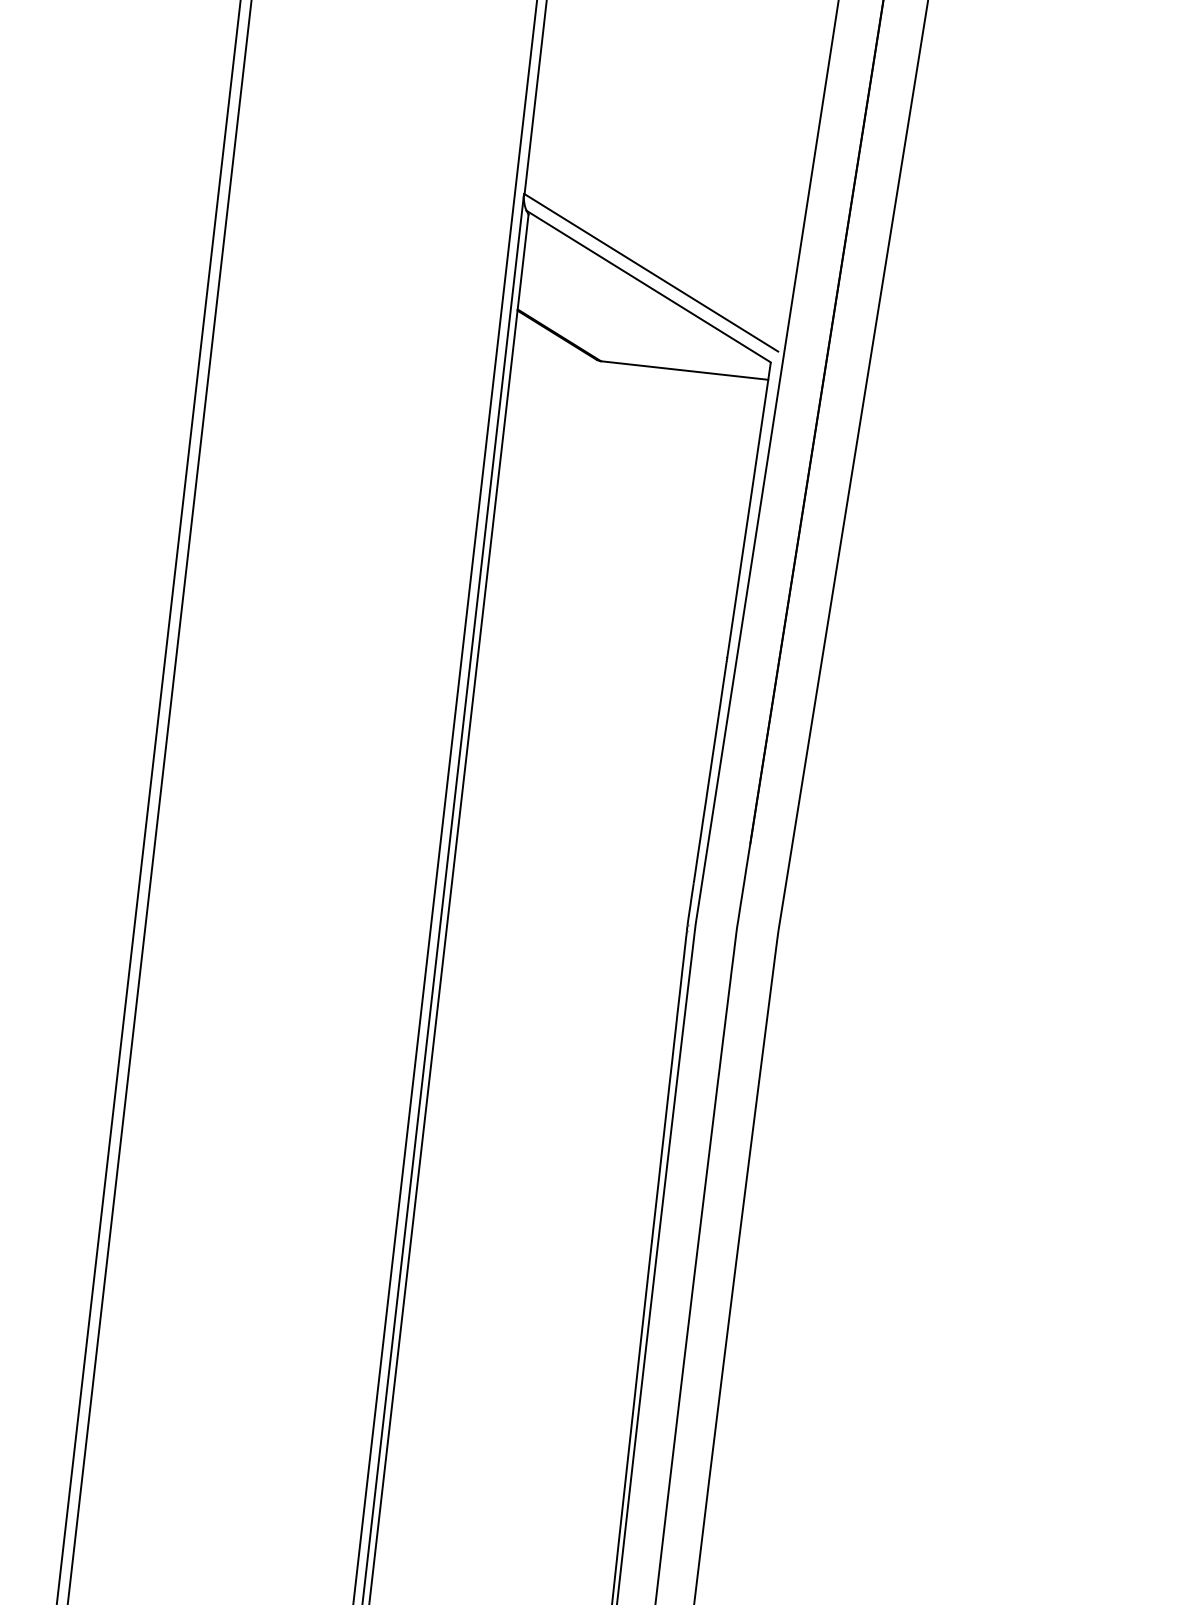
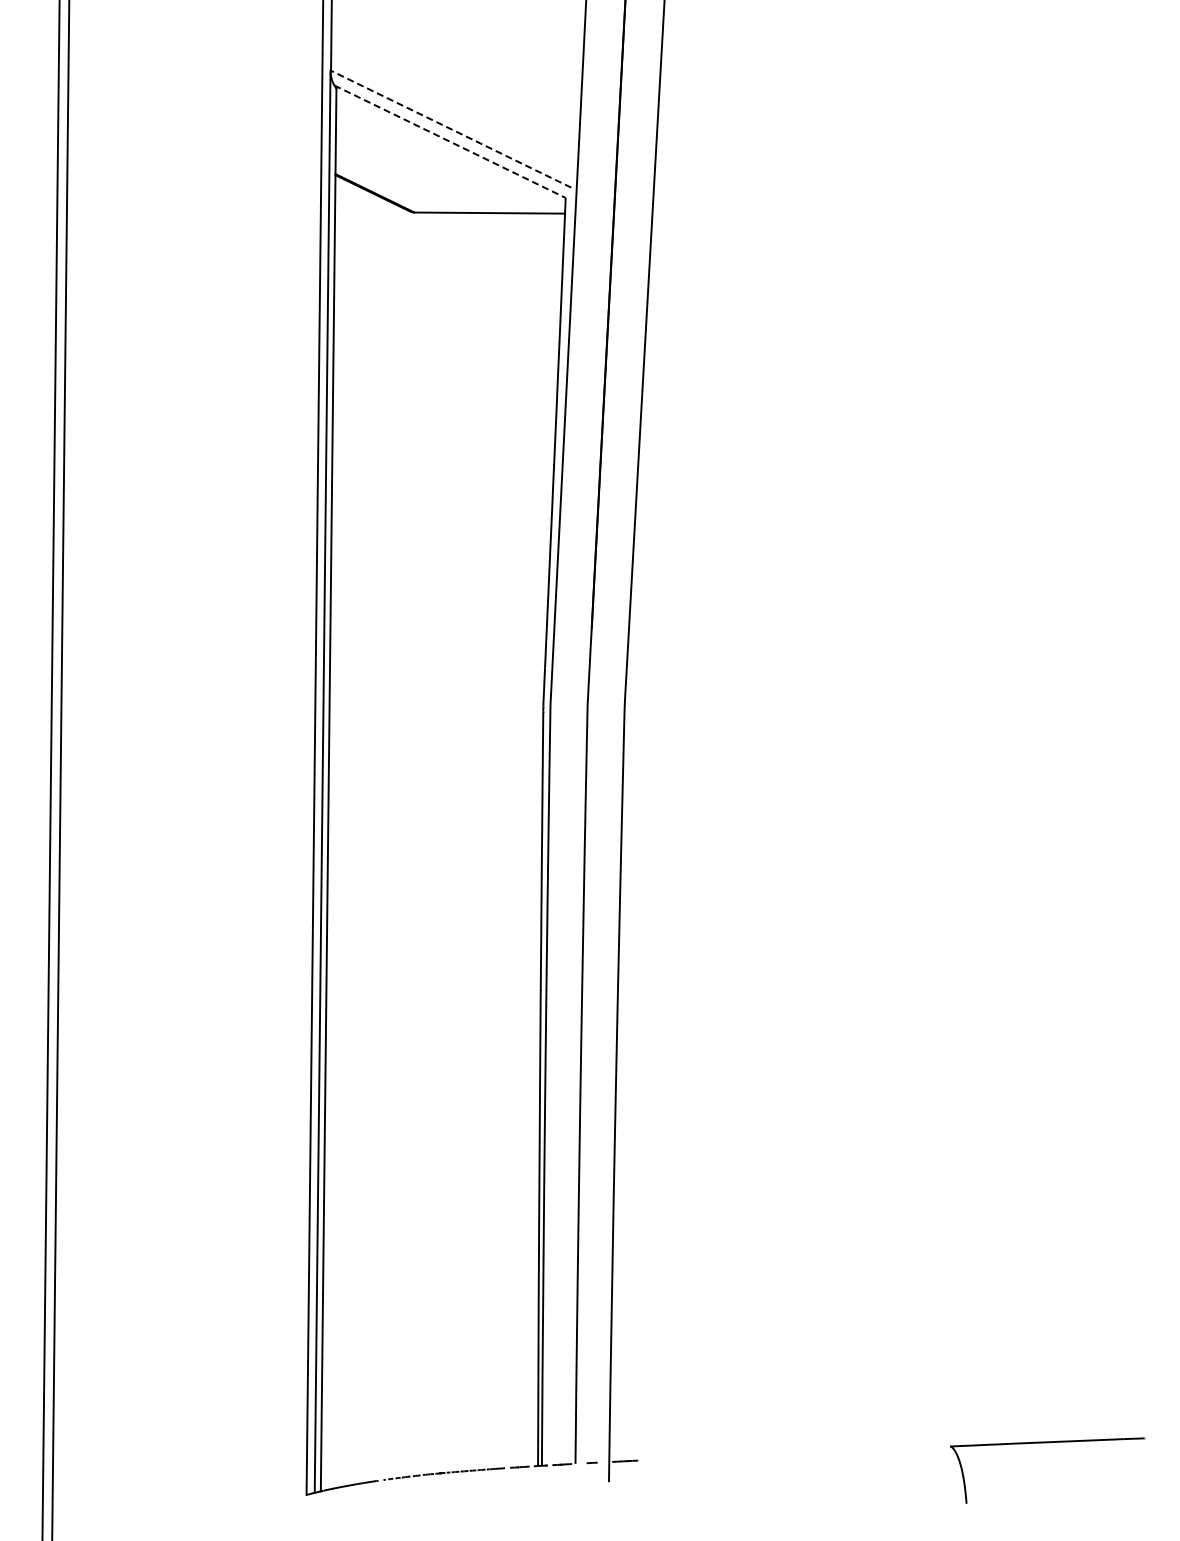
line: (651, 273) -> (451, 129), solid -> dashed
line: (649, 286) -> (450, 141), solid -> dashed

